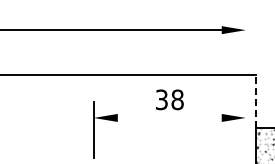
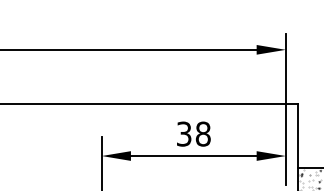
line: (245, 78) -> (285, 108), added
line: (256, 100) -> (298, 134), dashed -> solid
line: (169, 117) -> (193, 155), added

